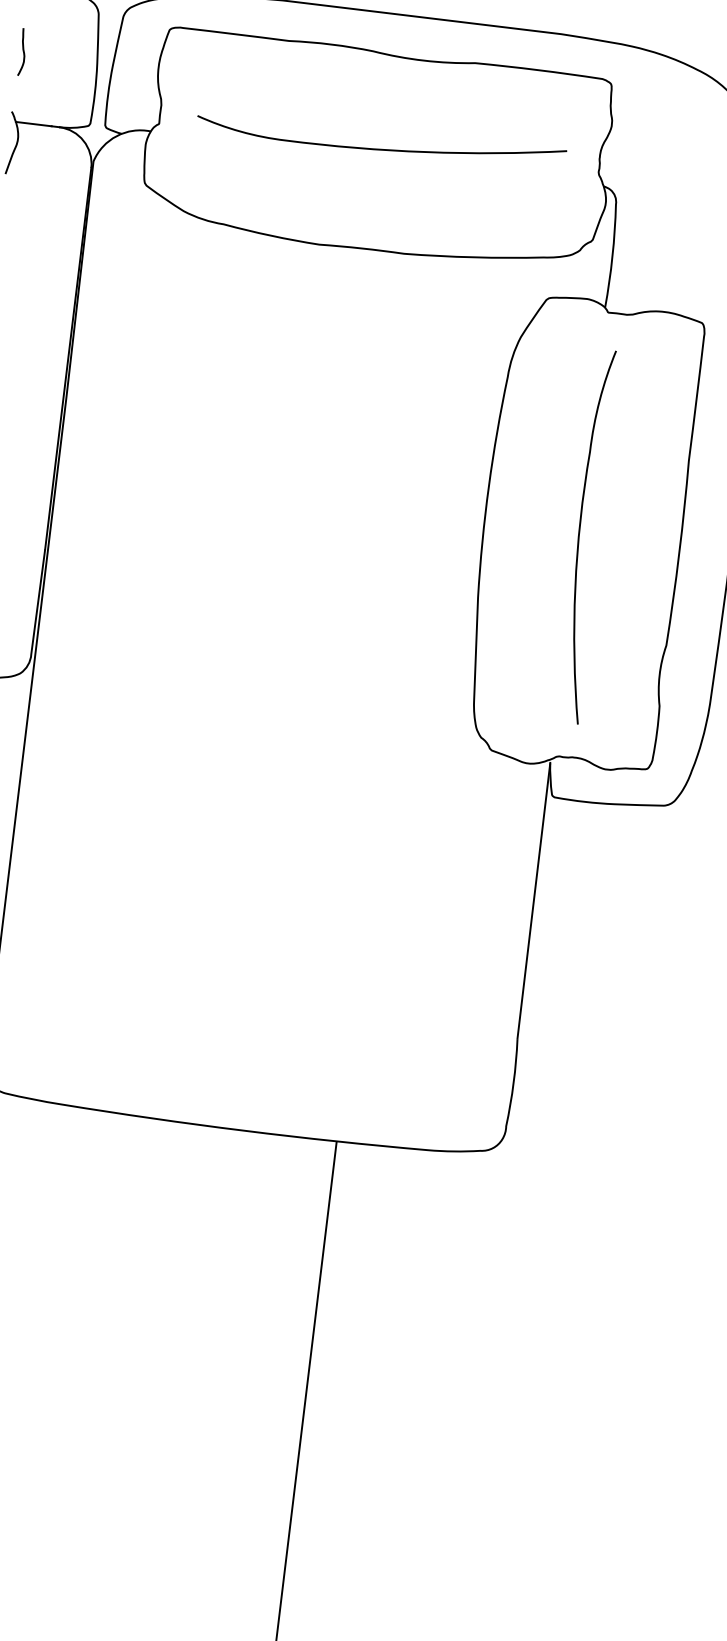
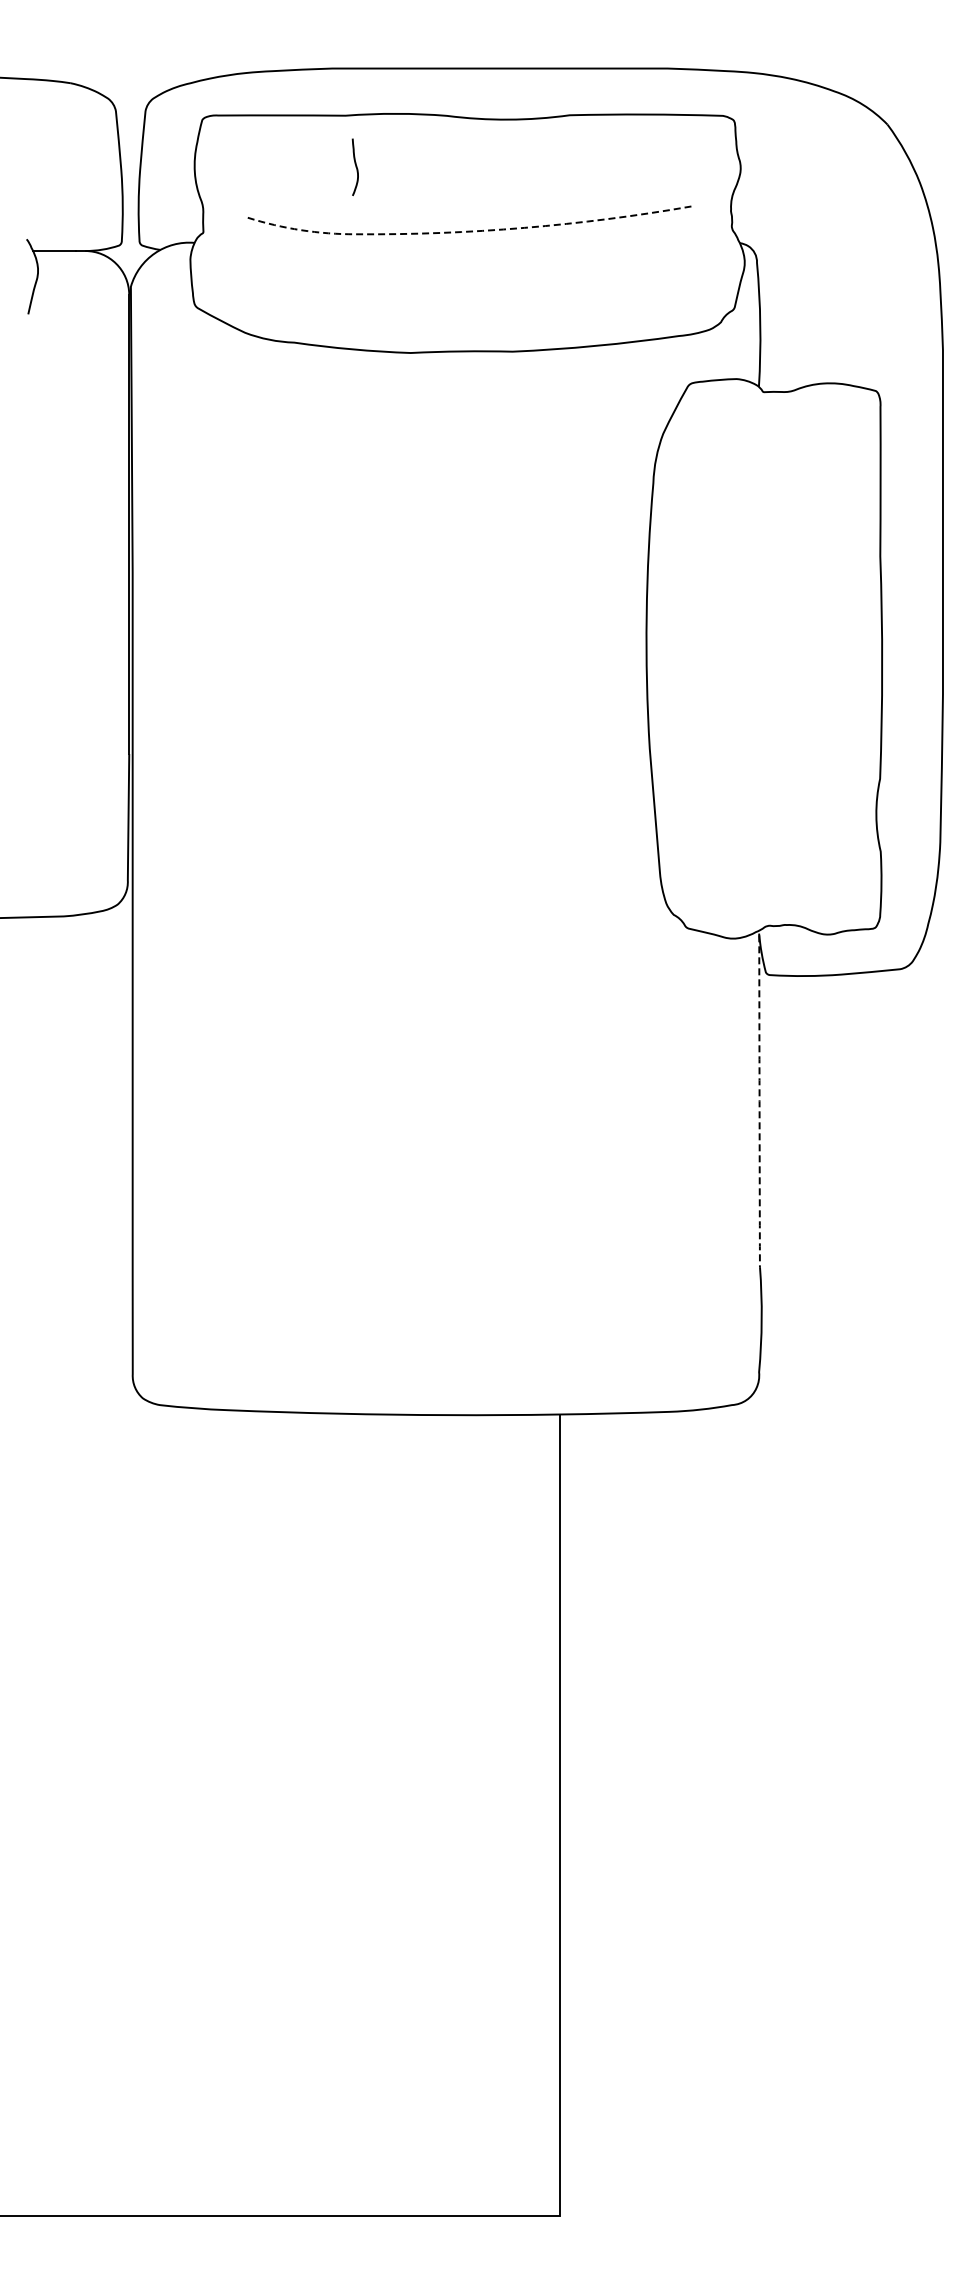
curve: (23, 51) -> (355, 166), moved
line: (378, 149) -> (467, 231), solid -> dashed
curve: (579, 535) -> (761, 660), removed
arc: (533, 901) -> (759, 1101), solid -> dashed

